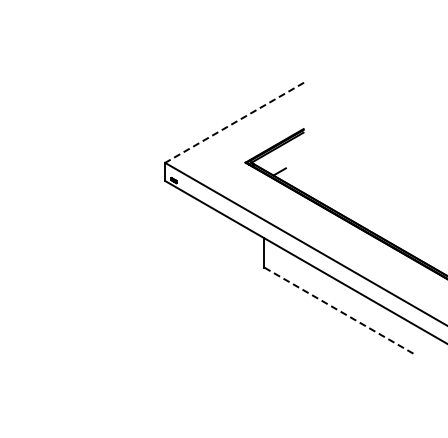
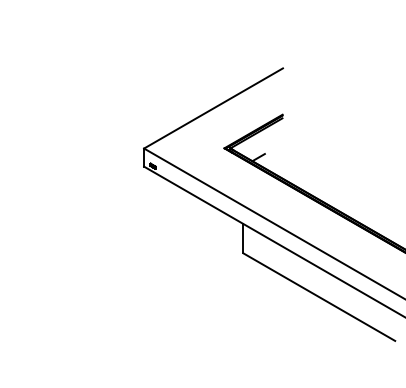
line: (234, 123) -> (213, 109), dashed -> solid
line: (340, 311) -> (319, 297), dashed -> solid

